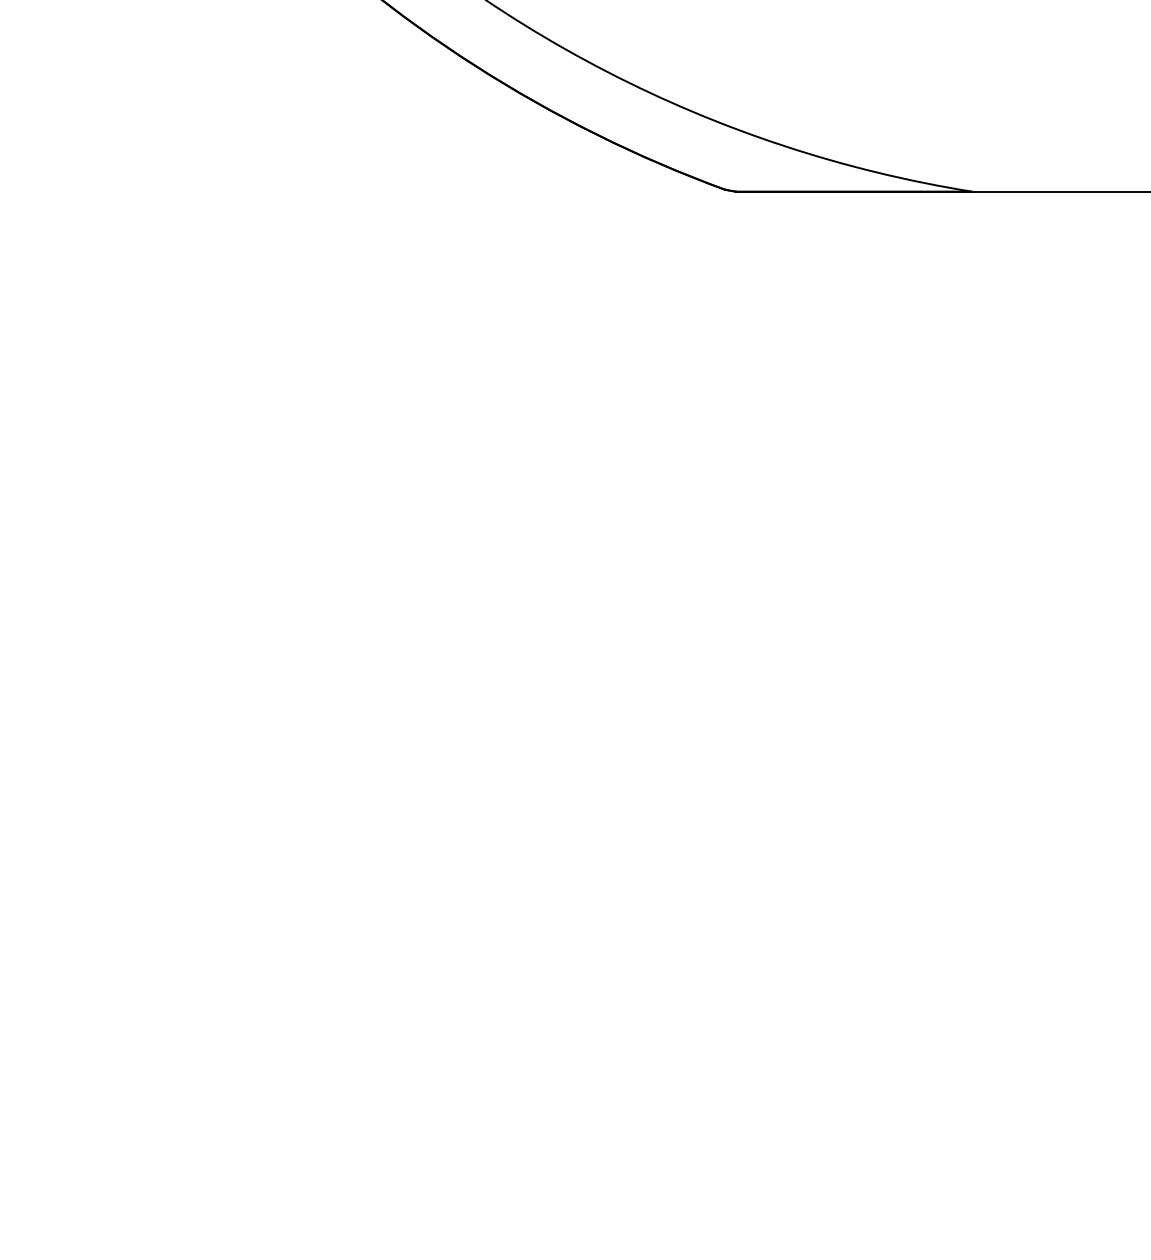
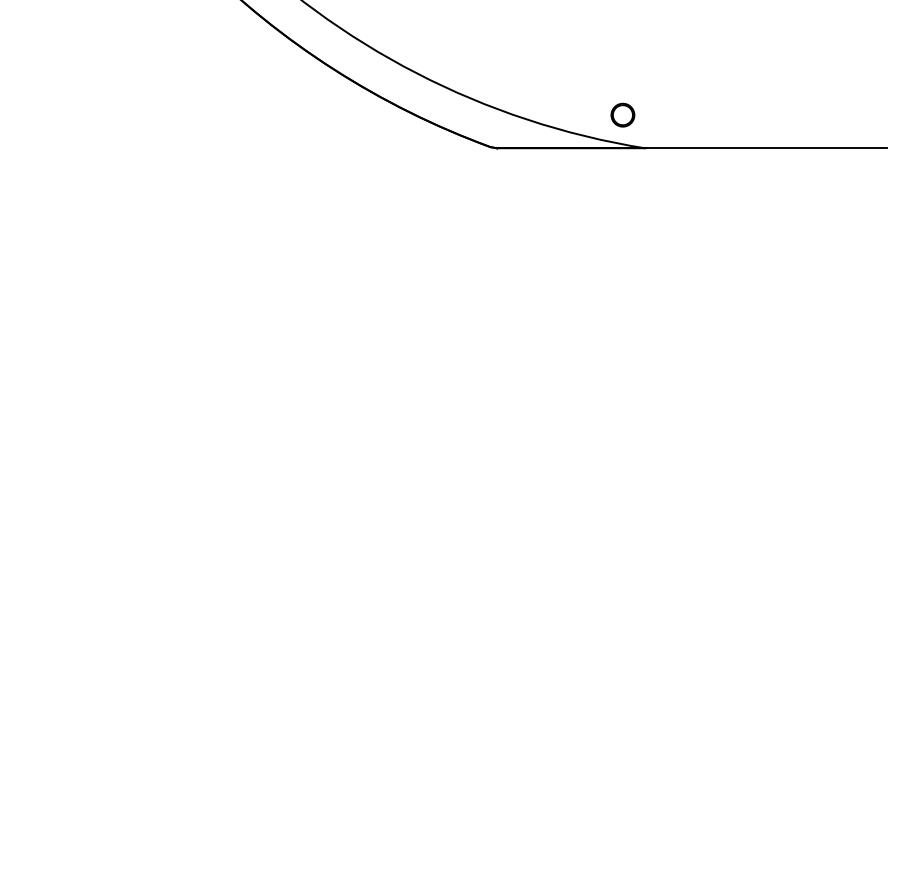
part: (935, 137) -> (622, 114), added

